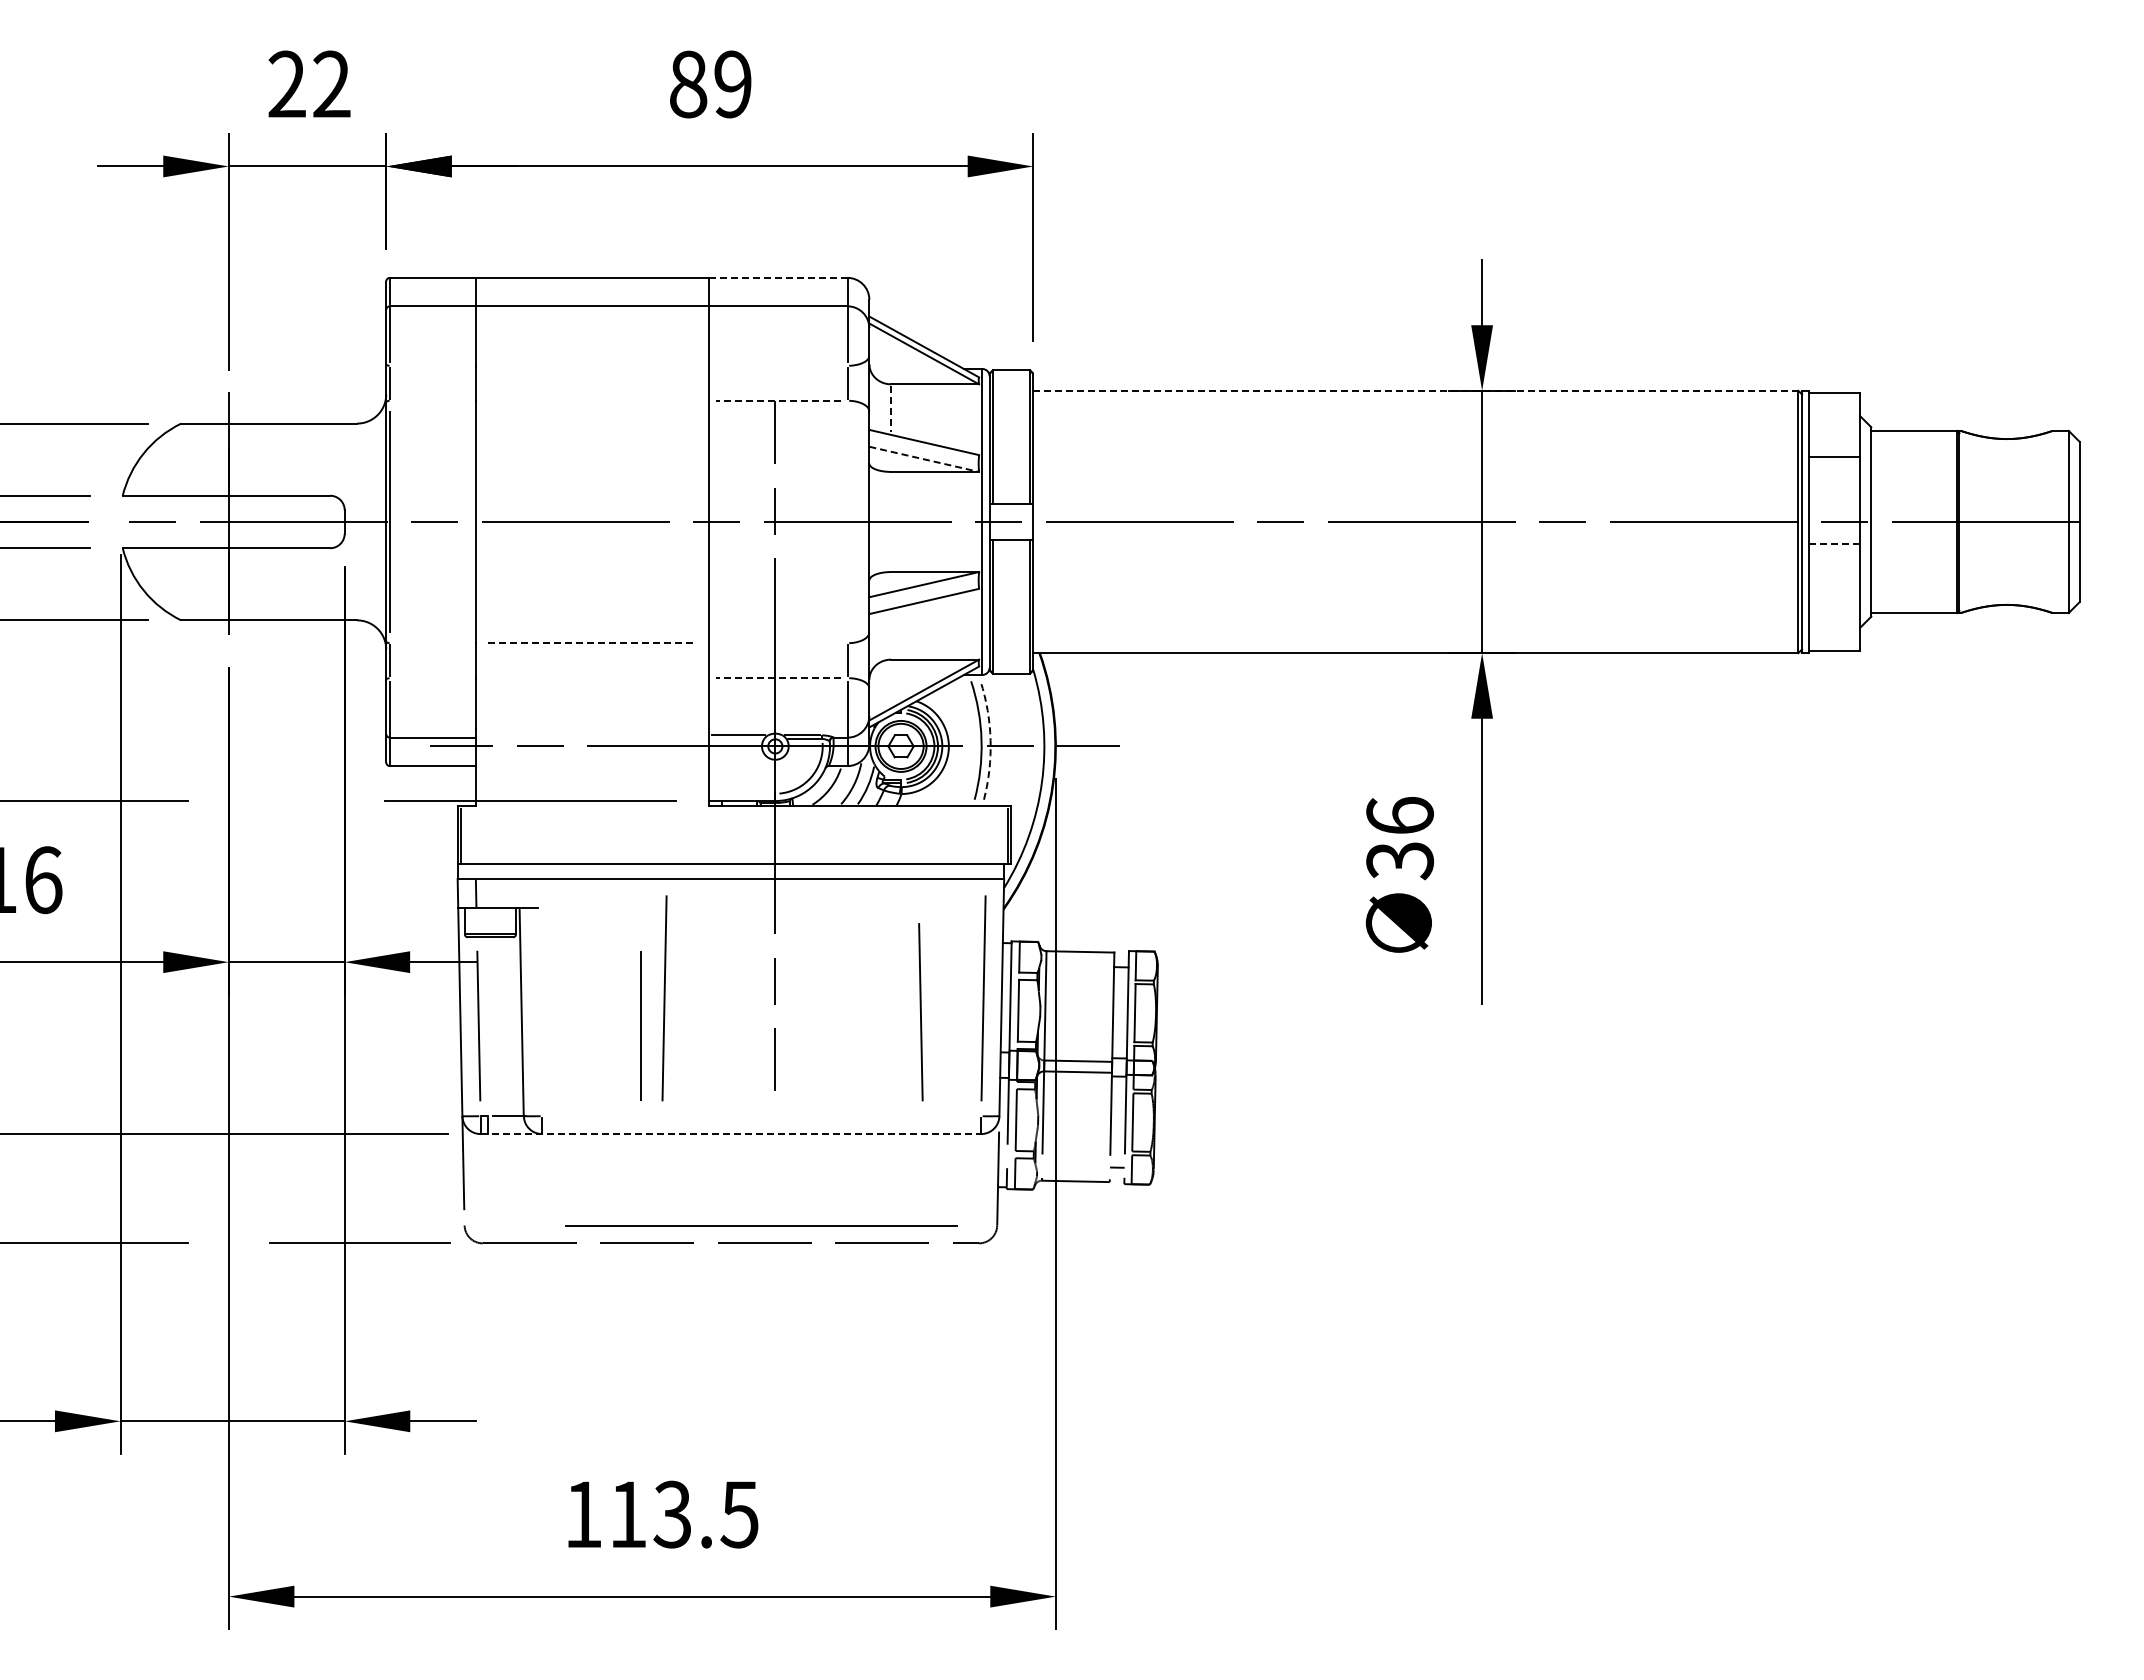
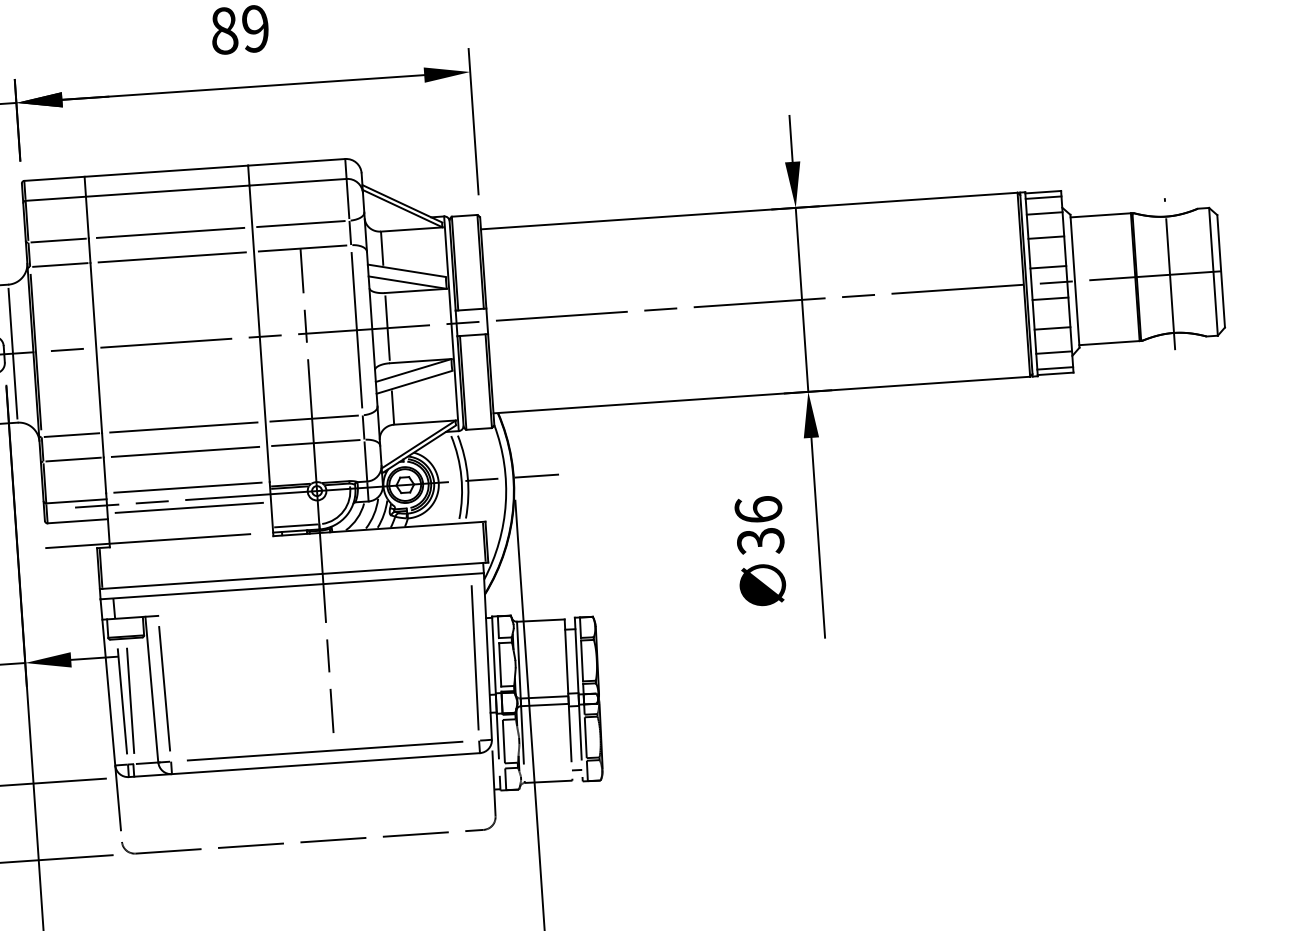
line: (777, 277) -> (296, 162), dashed -> solid
line: (432, 365) -> (58, 240), added
line: (592, 365) -> (170, 232), added
line: (777, 365) -> (300, 223), added
line: (1415, 390) -> (749, 210), dashed -> solid
line: (432, 400) -> (60, 264), added
line: (592, 400) -> (172, 257), added
line: (777, 400) -> (302, 248), dashed -> solid
line: (1834, 400) -> (1043, 197), added
line: (891, 408) -> (382, 248), dashed -> solid
line: (1834, 422) -> (1044, 213), added
line: (924, 459) -> (407, 282), dashed -> solid
line: (1834, 499) -> (1048, 267), added
line: (2006, 520) -> (1169, 273), added
line: (357, 521) -> (13, 353), added
line: (847, 521) -> (356, 329), added
line: (891, 521) -> (387, 327), added
line: (1834, 544) -> (1050, 298), dashed -> solid
line: (1834, 586) -> (1052, 328), added
line: (1834, 621) -> (1053, 352), added
line: (891, 634) -> (393, 407), added
line: (432, 643) -> (71, 435), added
line: (592, 643) -> (183, 427), dashed -> solid
line: (777, 643) -> (313, 418), added
line: (1834, 643) -> (1054, 368), added
line: (432, 678) -> (73, 459), added
line: (592, 678) -> (185, 452), added
line: (777, 678) -> (315, 443), dashed -> solid
line: (592, 729) -> (188, 487), added
line: (736, 738) -> (289, 487), added
arc: (990, 740) -> (467, 476), dashed -> solid
line: (592, 757) -> (189, 507), added
line: (742, 793) -> (296, 525), added
line: (664, 998) -> (251, 673), removed
line: (920, 1012) -> (164, 688), moved
line: (640, 1025) -> (129, 700), moved
line: (731, 1134) -> (304, 765), dashed -> solid
line: (761, 1225) -> (324, 750), moved

